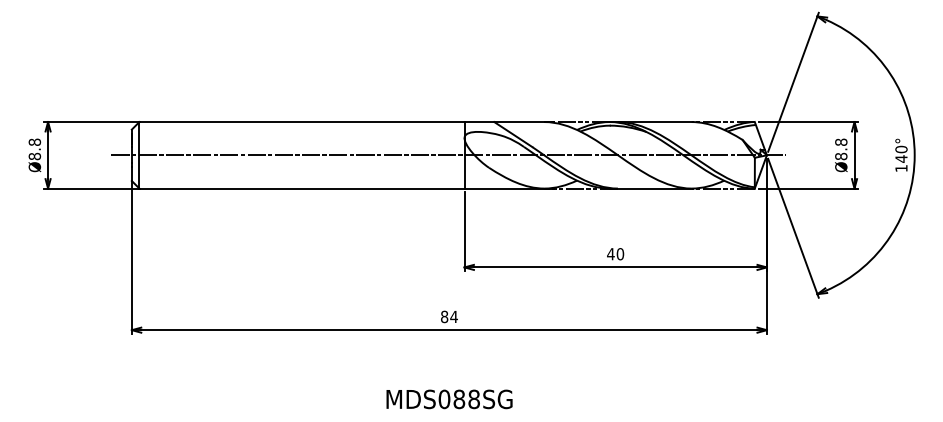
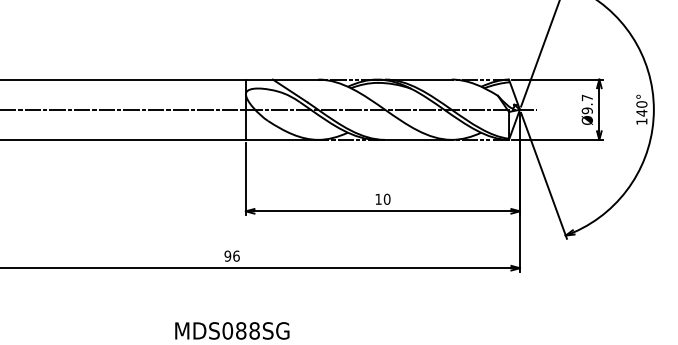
text: (841, 149) -> (587, 104), Ø8.8 -> Ø9.7
text: (610, 254) -> (378, 199), 40 -> 10
text: (448, 316) -> (231, 255), 84 -> 96

